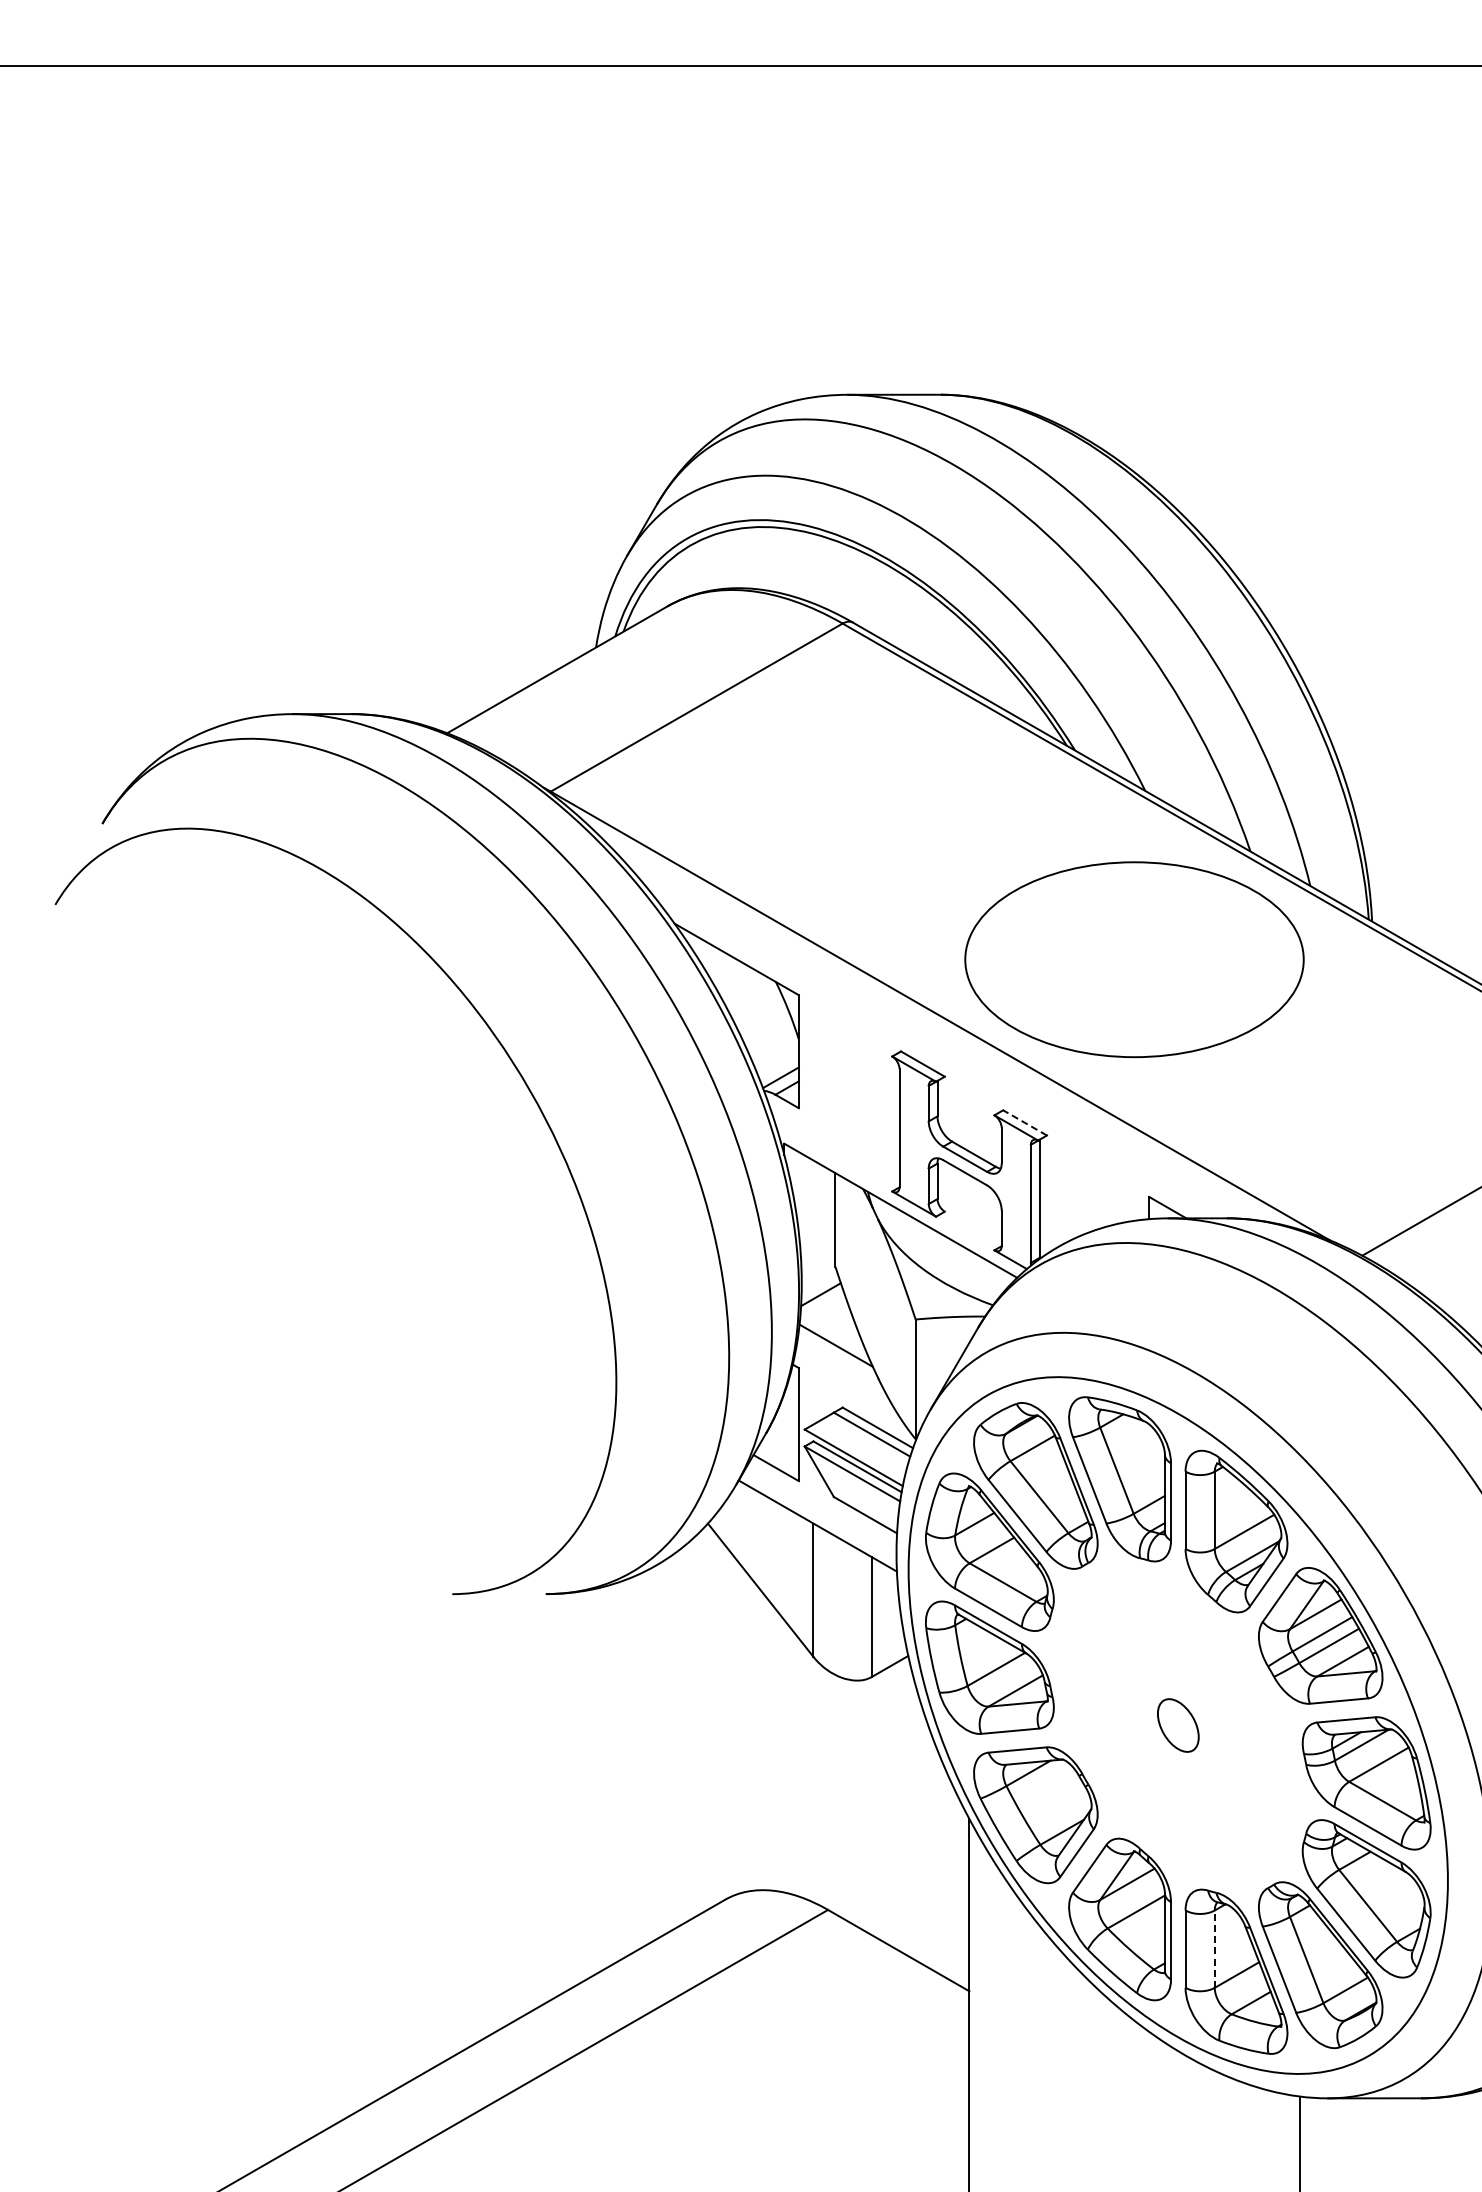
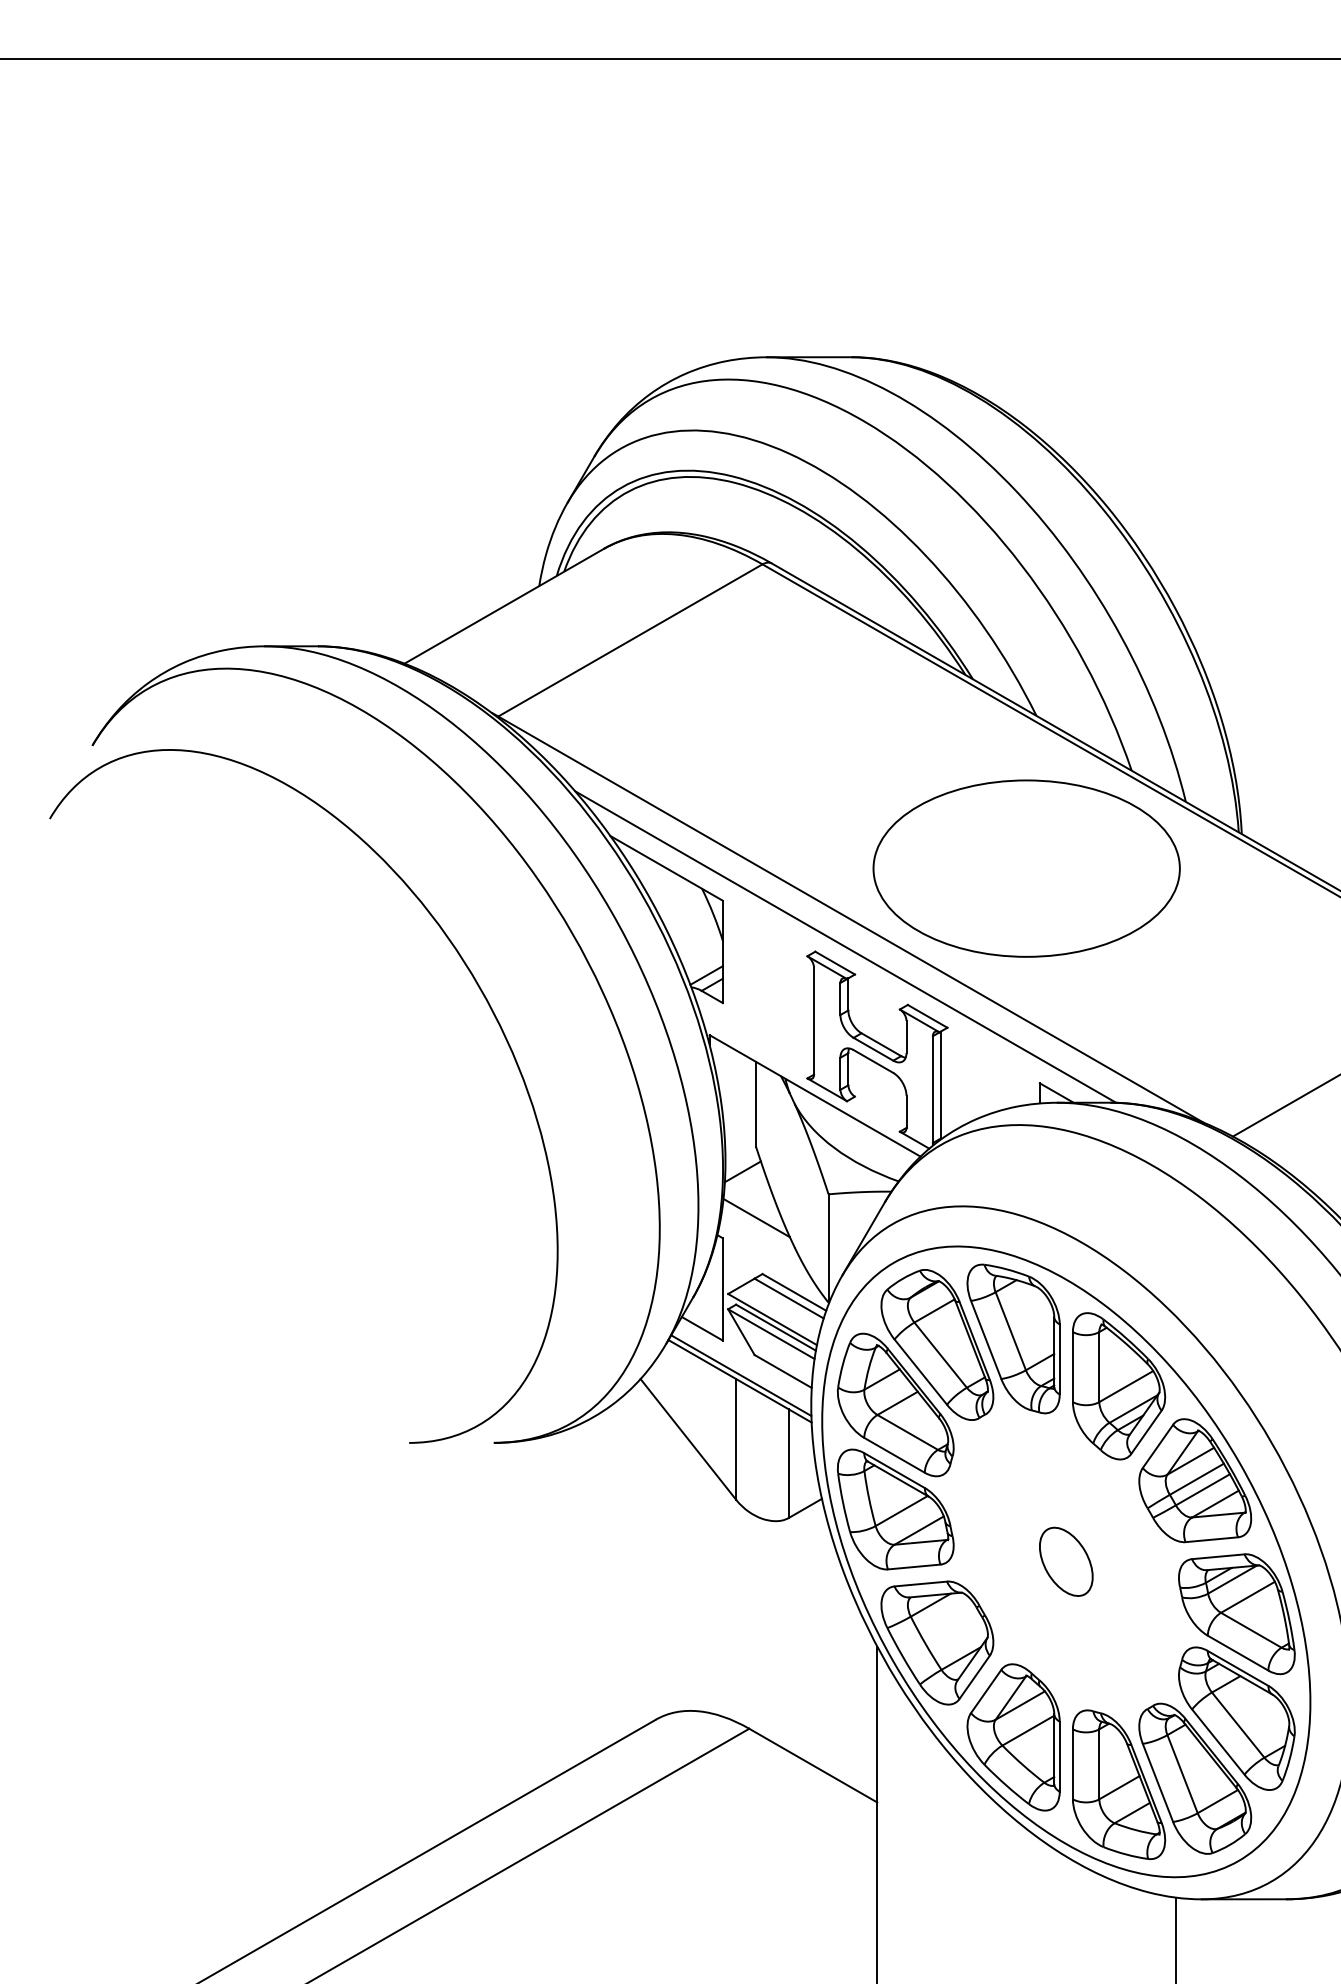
line: (934, 1046) -> (845, 947), added
line: (1024, 1122) -> (927, 1015), dashed -> solid
line: (818, 1519) -> (740, 1375), added
part: (1178, 1725) -> (1066, 1561), size x1.43
line: (1214, 1949) -> (1099, 1764), dashed -> solid

